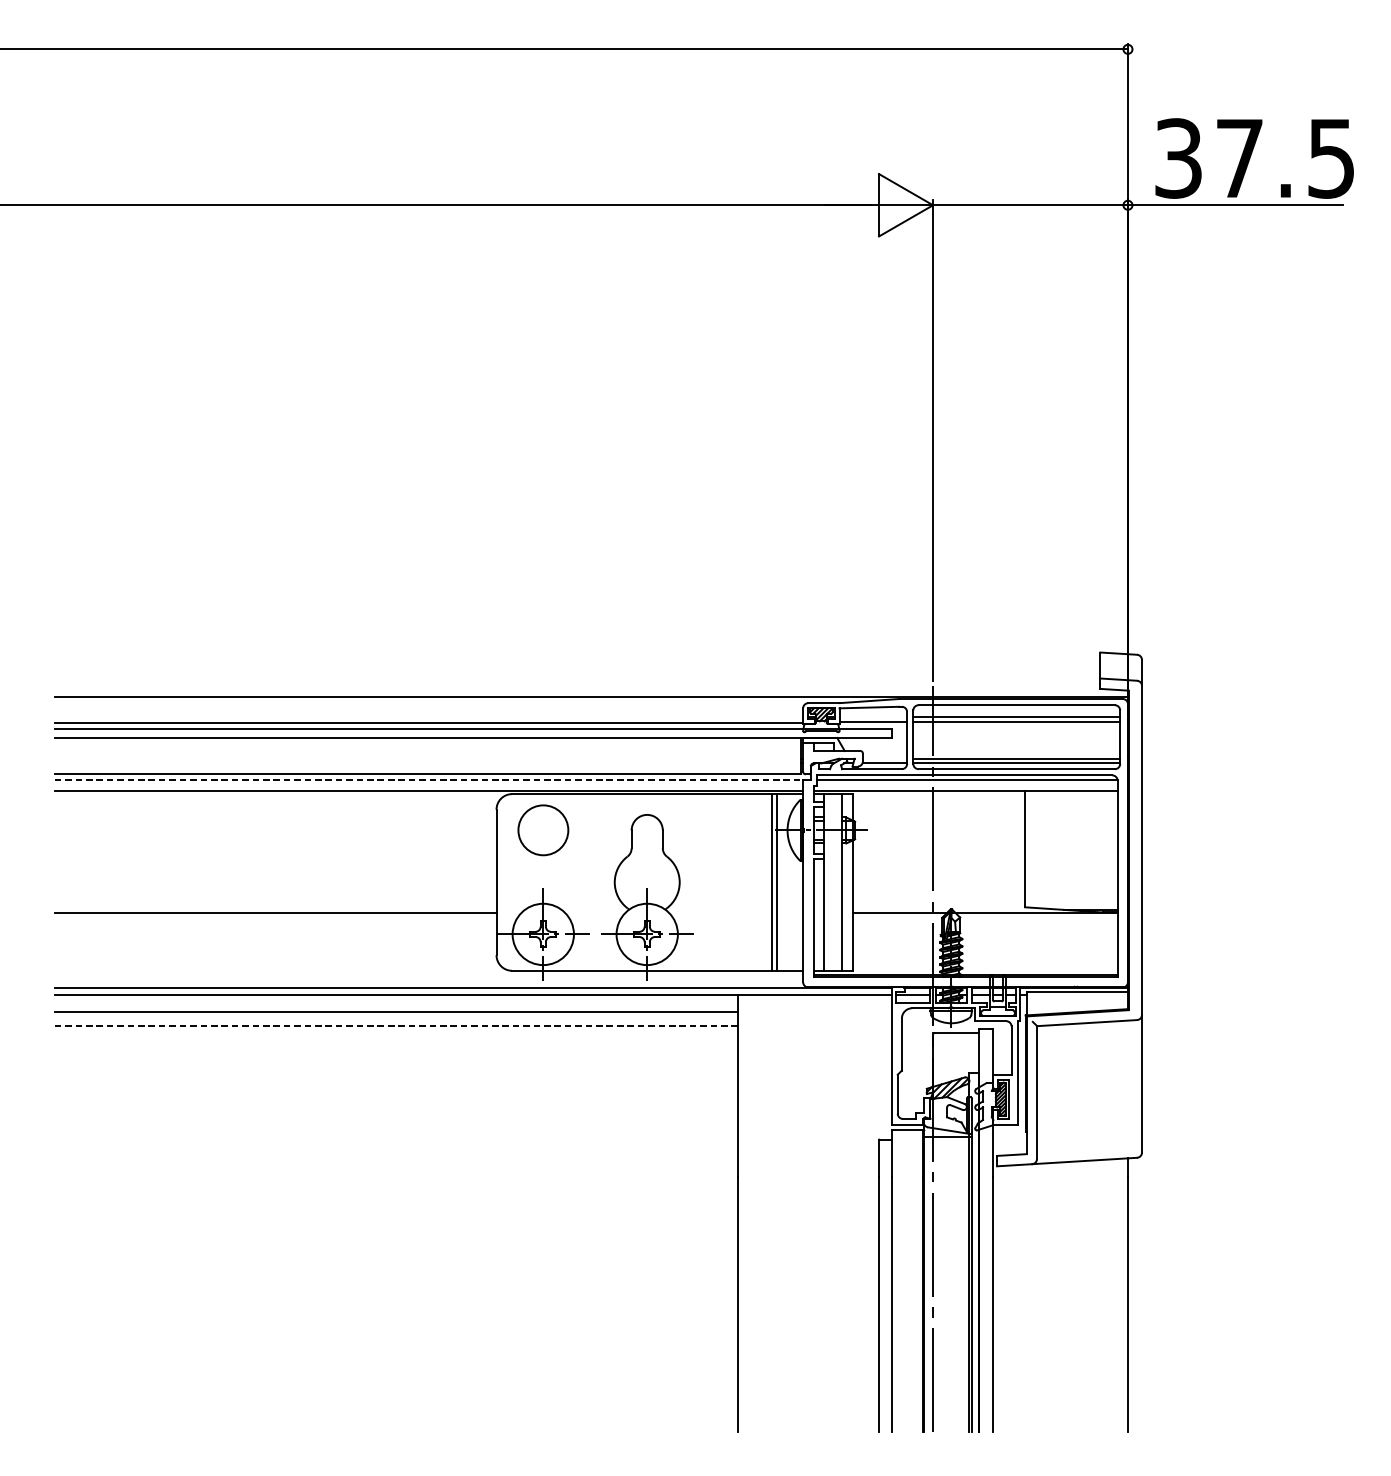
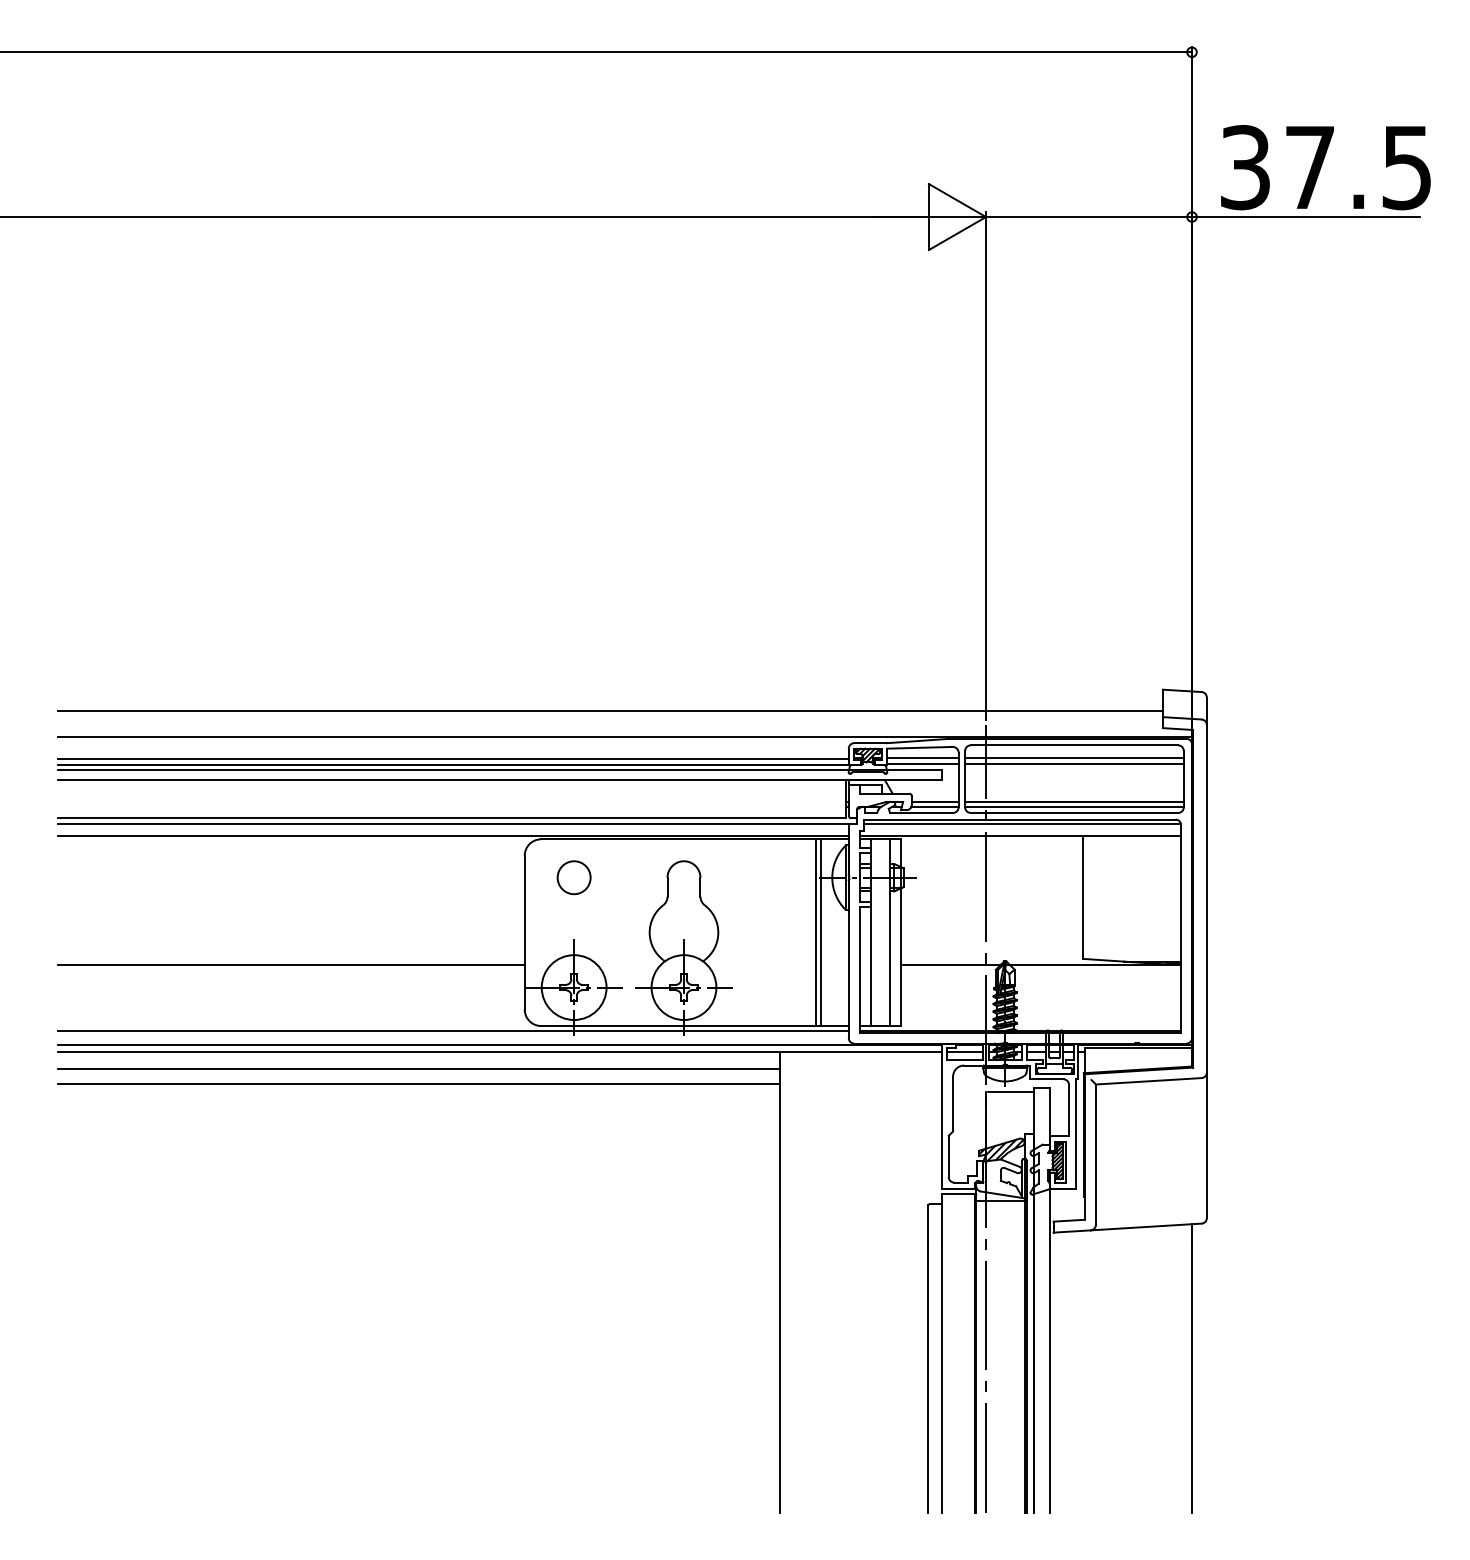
line: (576, 673) -> (609, 711), added
line: (872, 717) -> (922, 758), added
line: (428, 718) -> (452, 759), added
line: (884, 758) -> (934, 801), added
line: (430, 779) -> (454, 823), dashed -> solid
circle: (542, 830) -> (573, 877), size x0.62
line: (428, 975) -> (452, 1030), added
line: (396, 1026) -> (419, 1084), dashed -> solid

